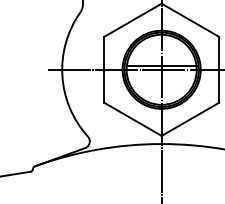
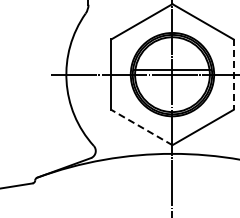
line: (218, 70) -> (233, 75), solid -> dashed
line: (132, 119) -> (141, 127), solid -> dashed

